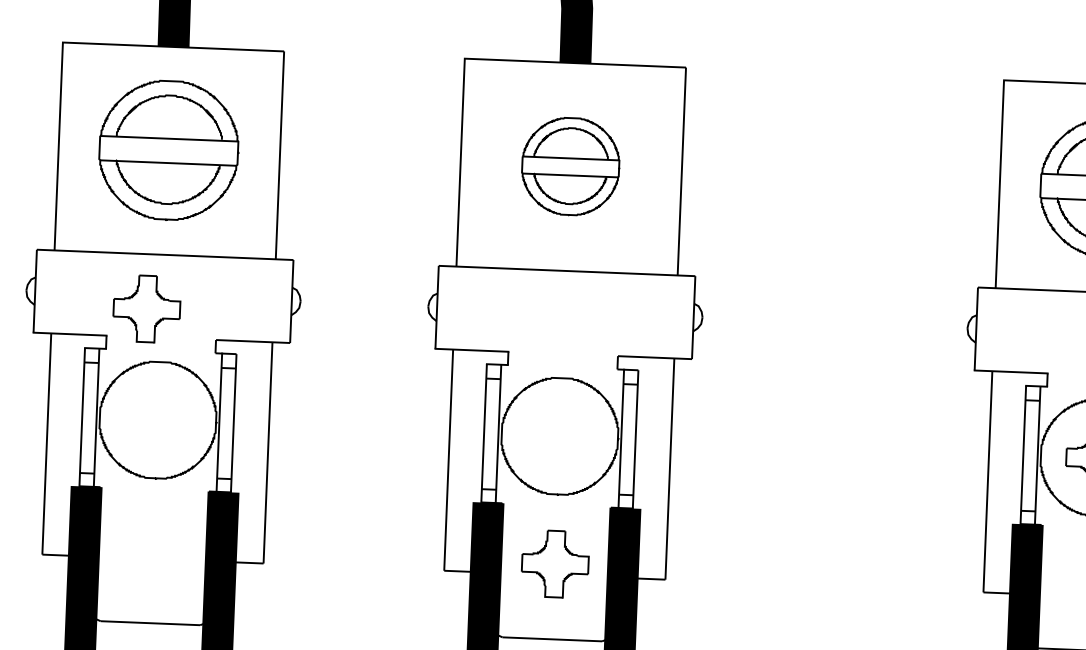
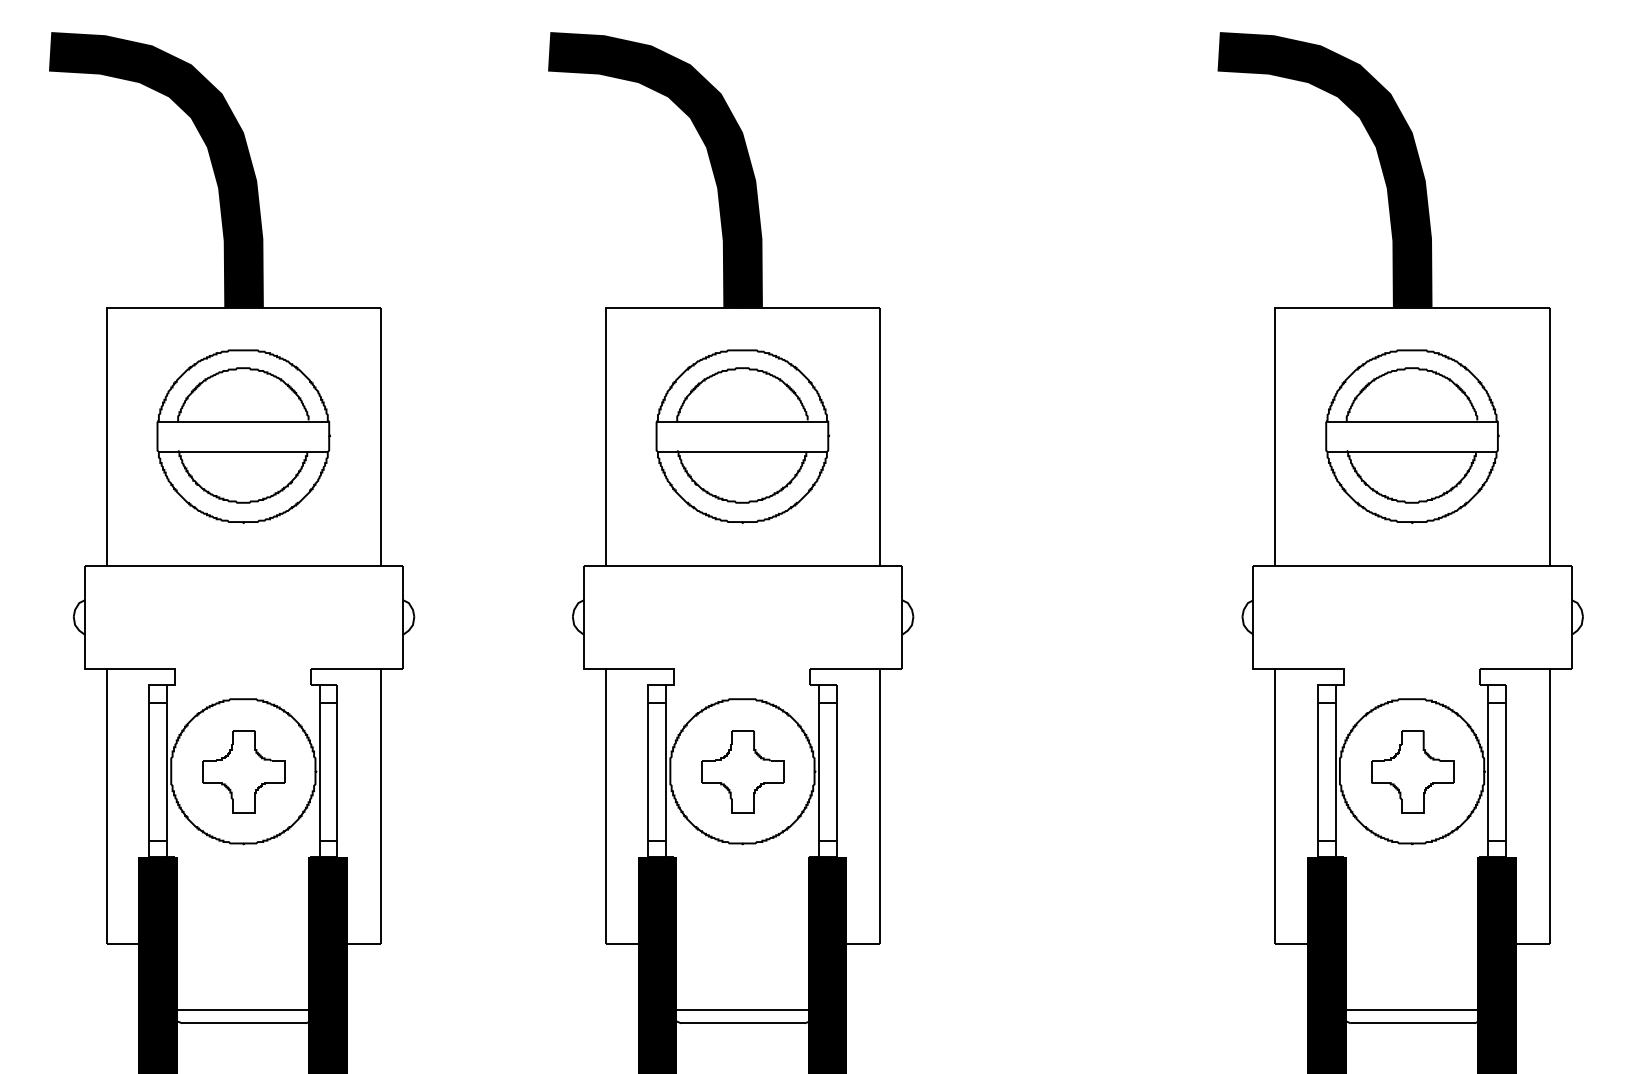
part: (570, 166) -> (742, 436), size x1.43
part: (146, 308) -> (243, 771), moved
part: (554, 563) -> (742, 771), moved
line: (150, 612) -> (243, 1010), added
line: (552, 628) -> (742, 1010), added

